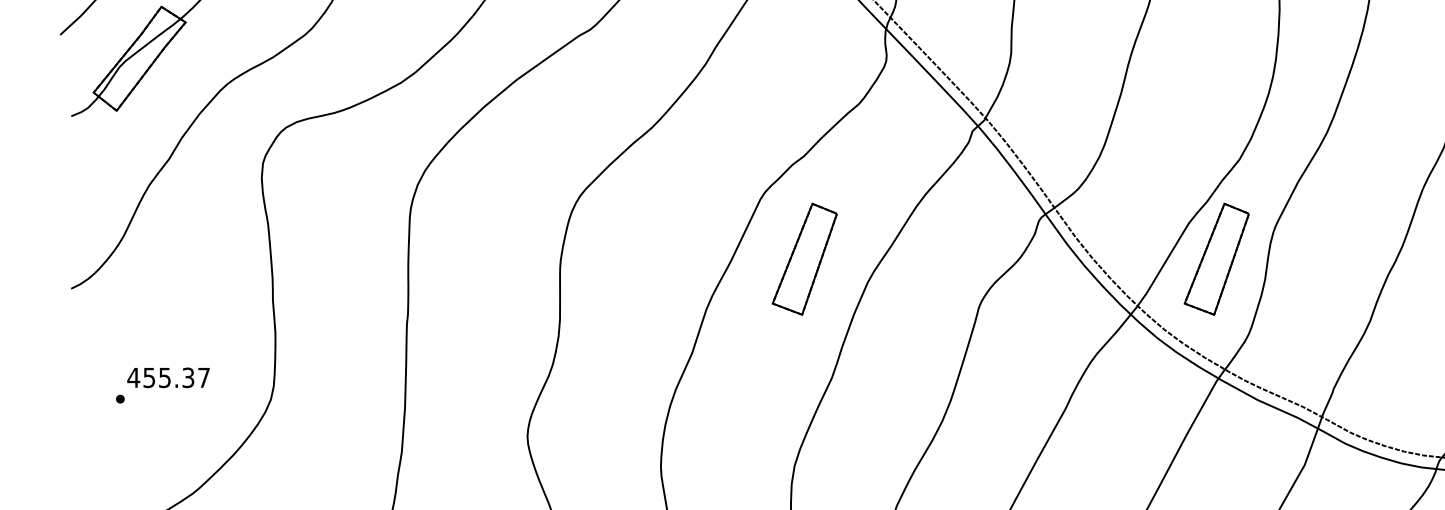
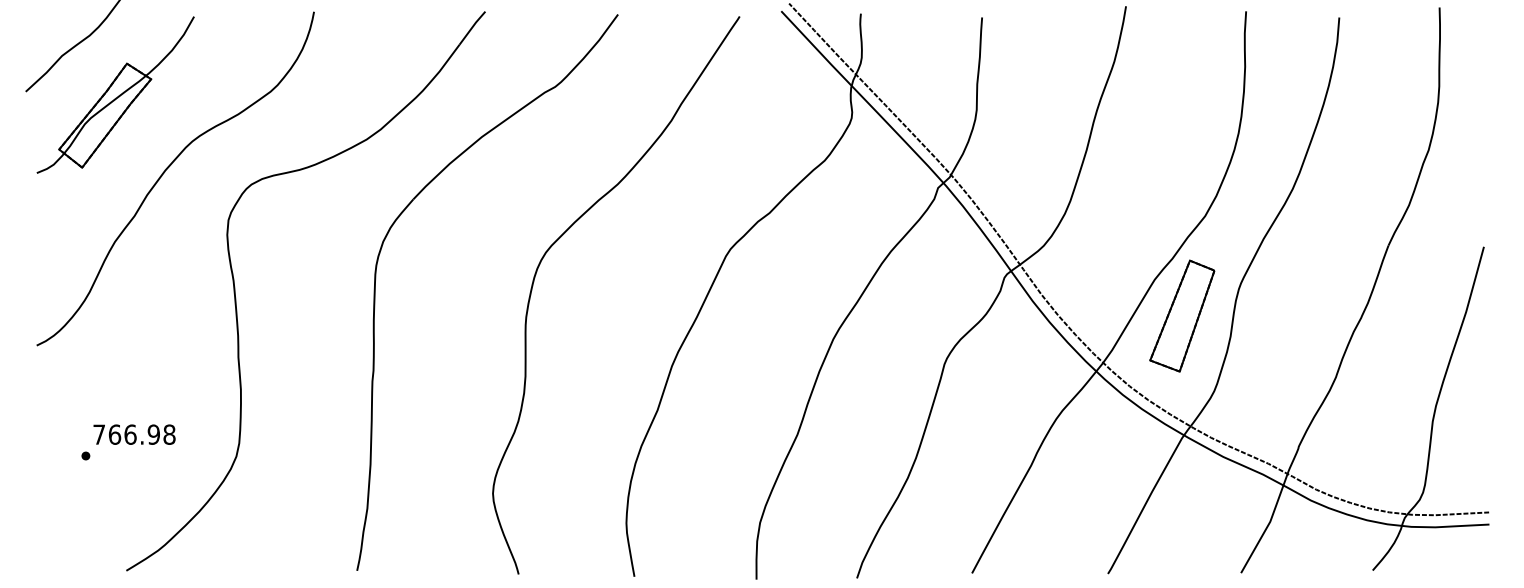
part: (804, 258) -> (770, 315), removed
text: (167, 377) -> (133, 434), 455.37 -> 766.98

